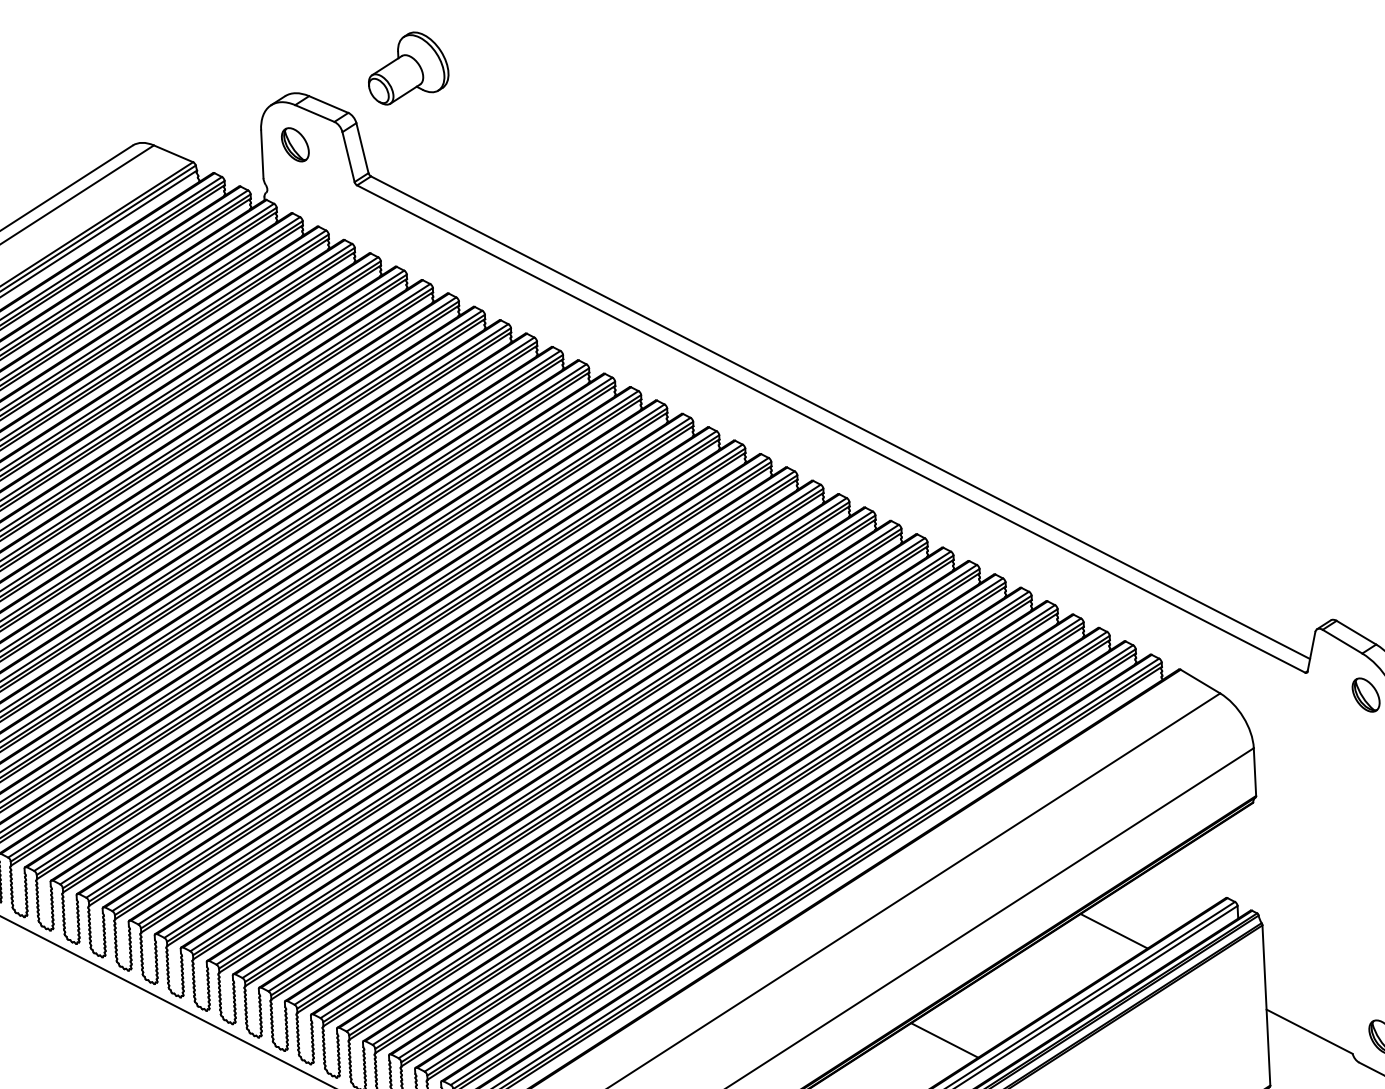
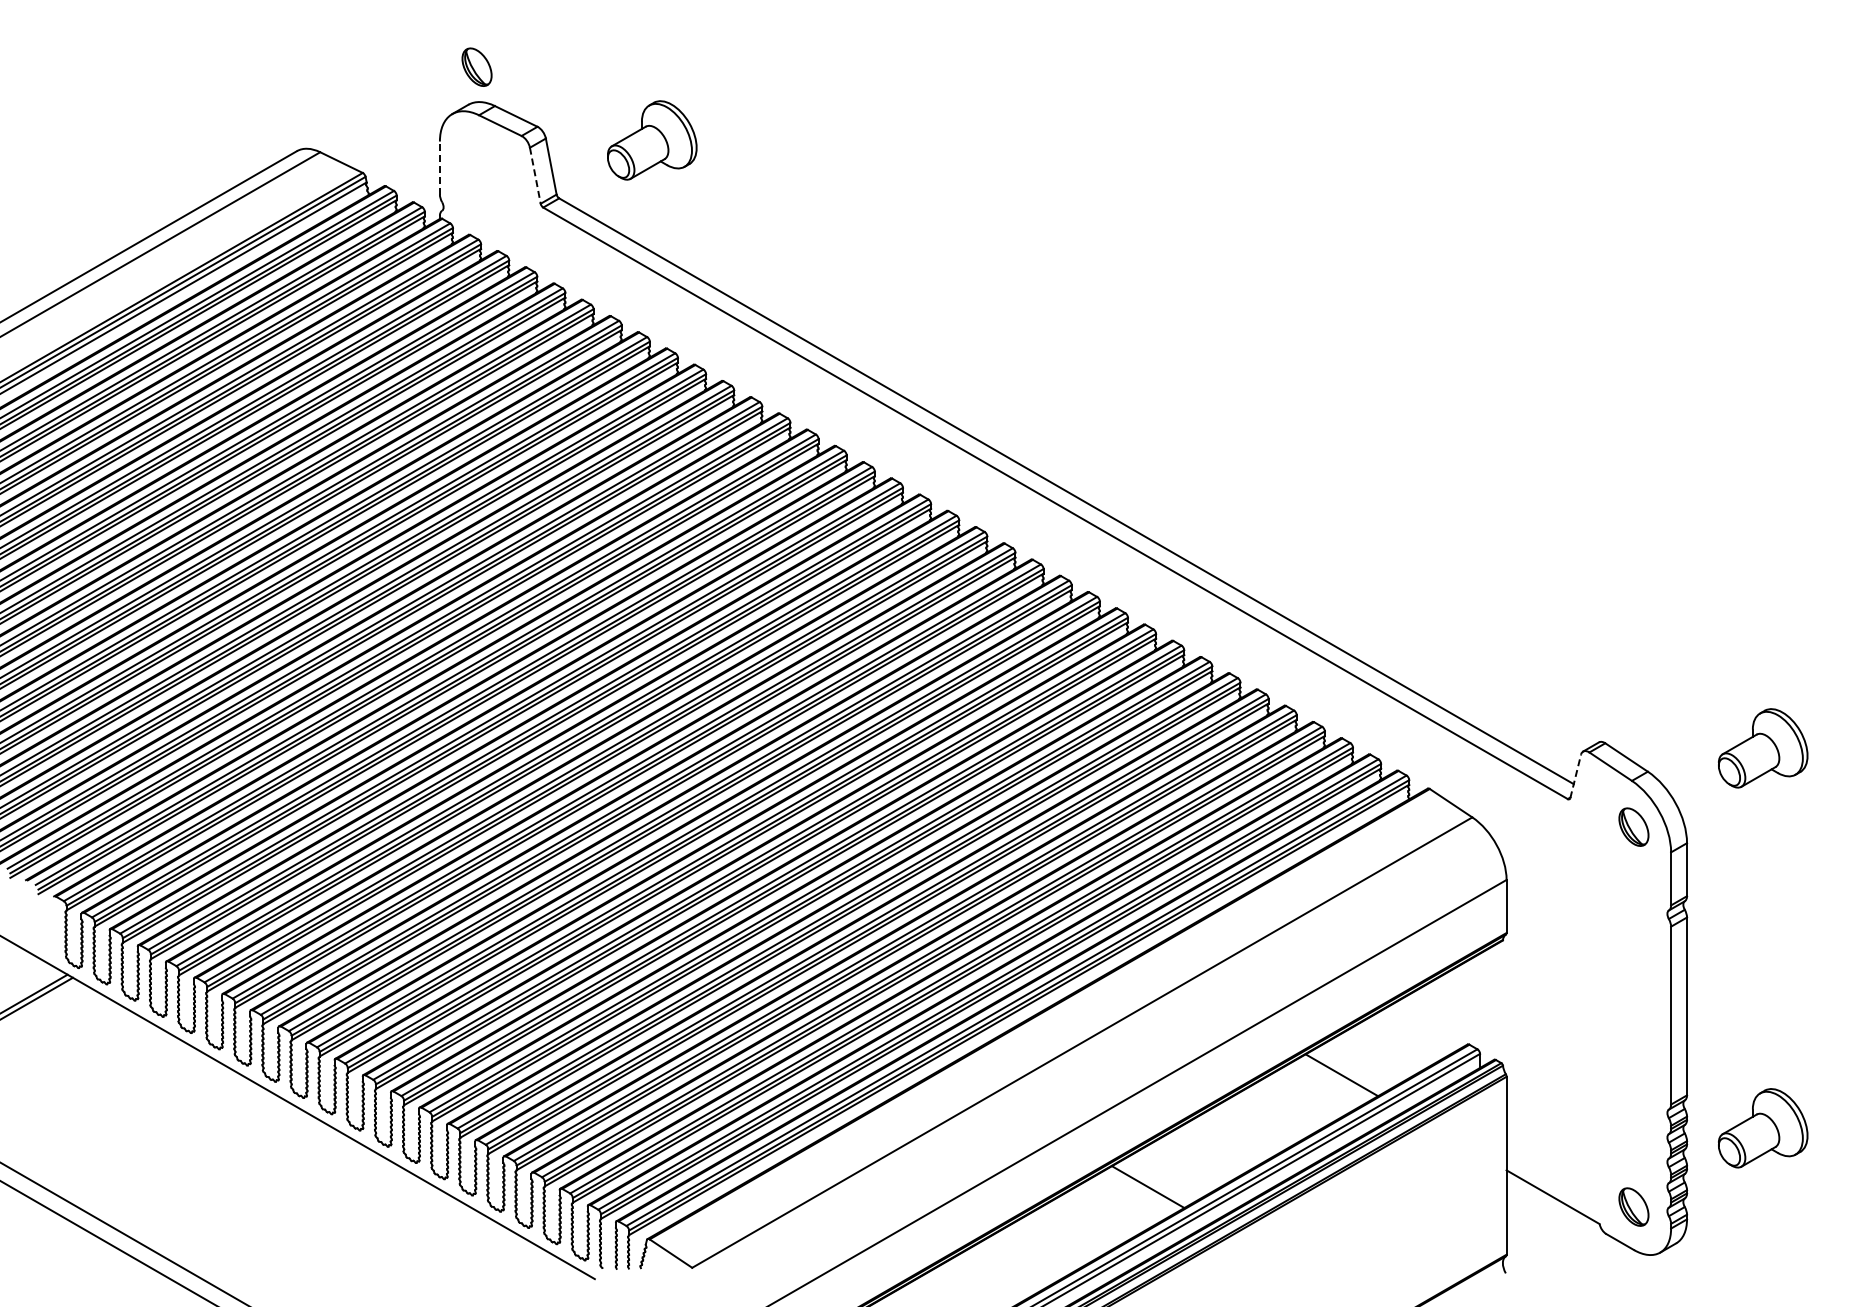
part: (408, 68) -> (652, 140), moved
part: (294, 144) -> (476, 66), moved
line: (261, 154) -> (439, 168), solid -> dashed
line: (348, 156) -> (535, 175), solid -> dashed
line: (1311, 651) -> (1575, 775), solid -> dashed

